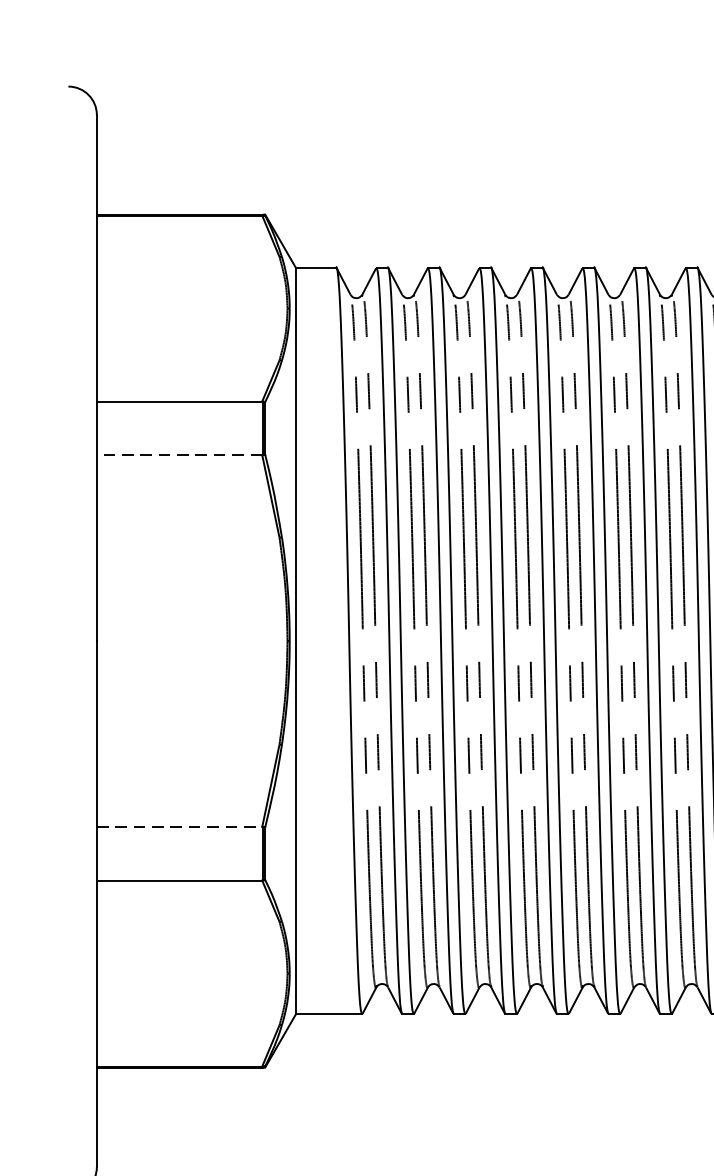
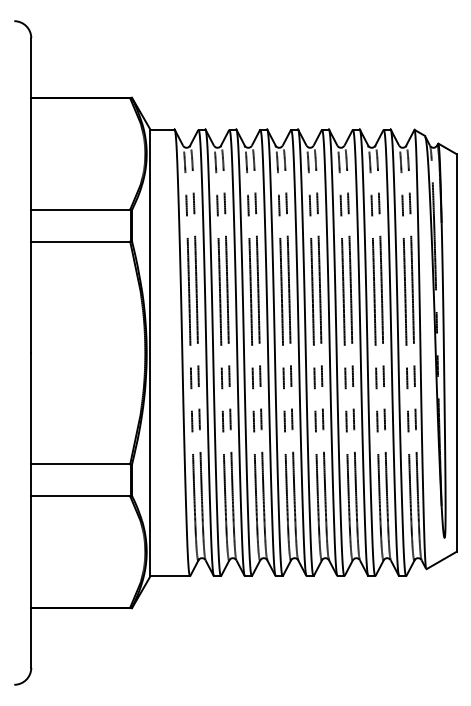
line: (179, 454) -> (80, 241), dashed -> solid
line: (180, 827) -> (81, 464), dashed -> solid

